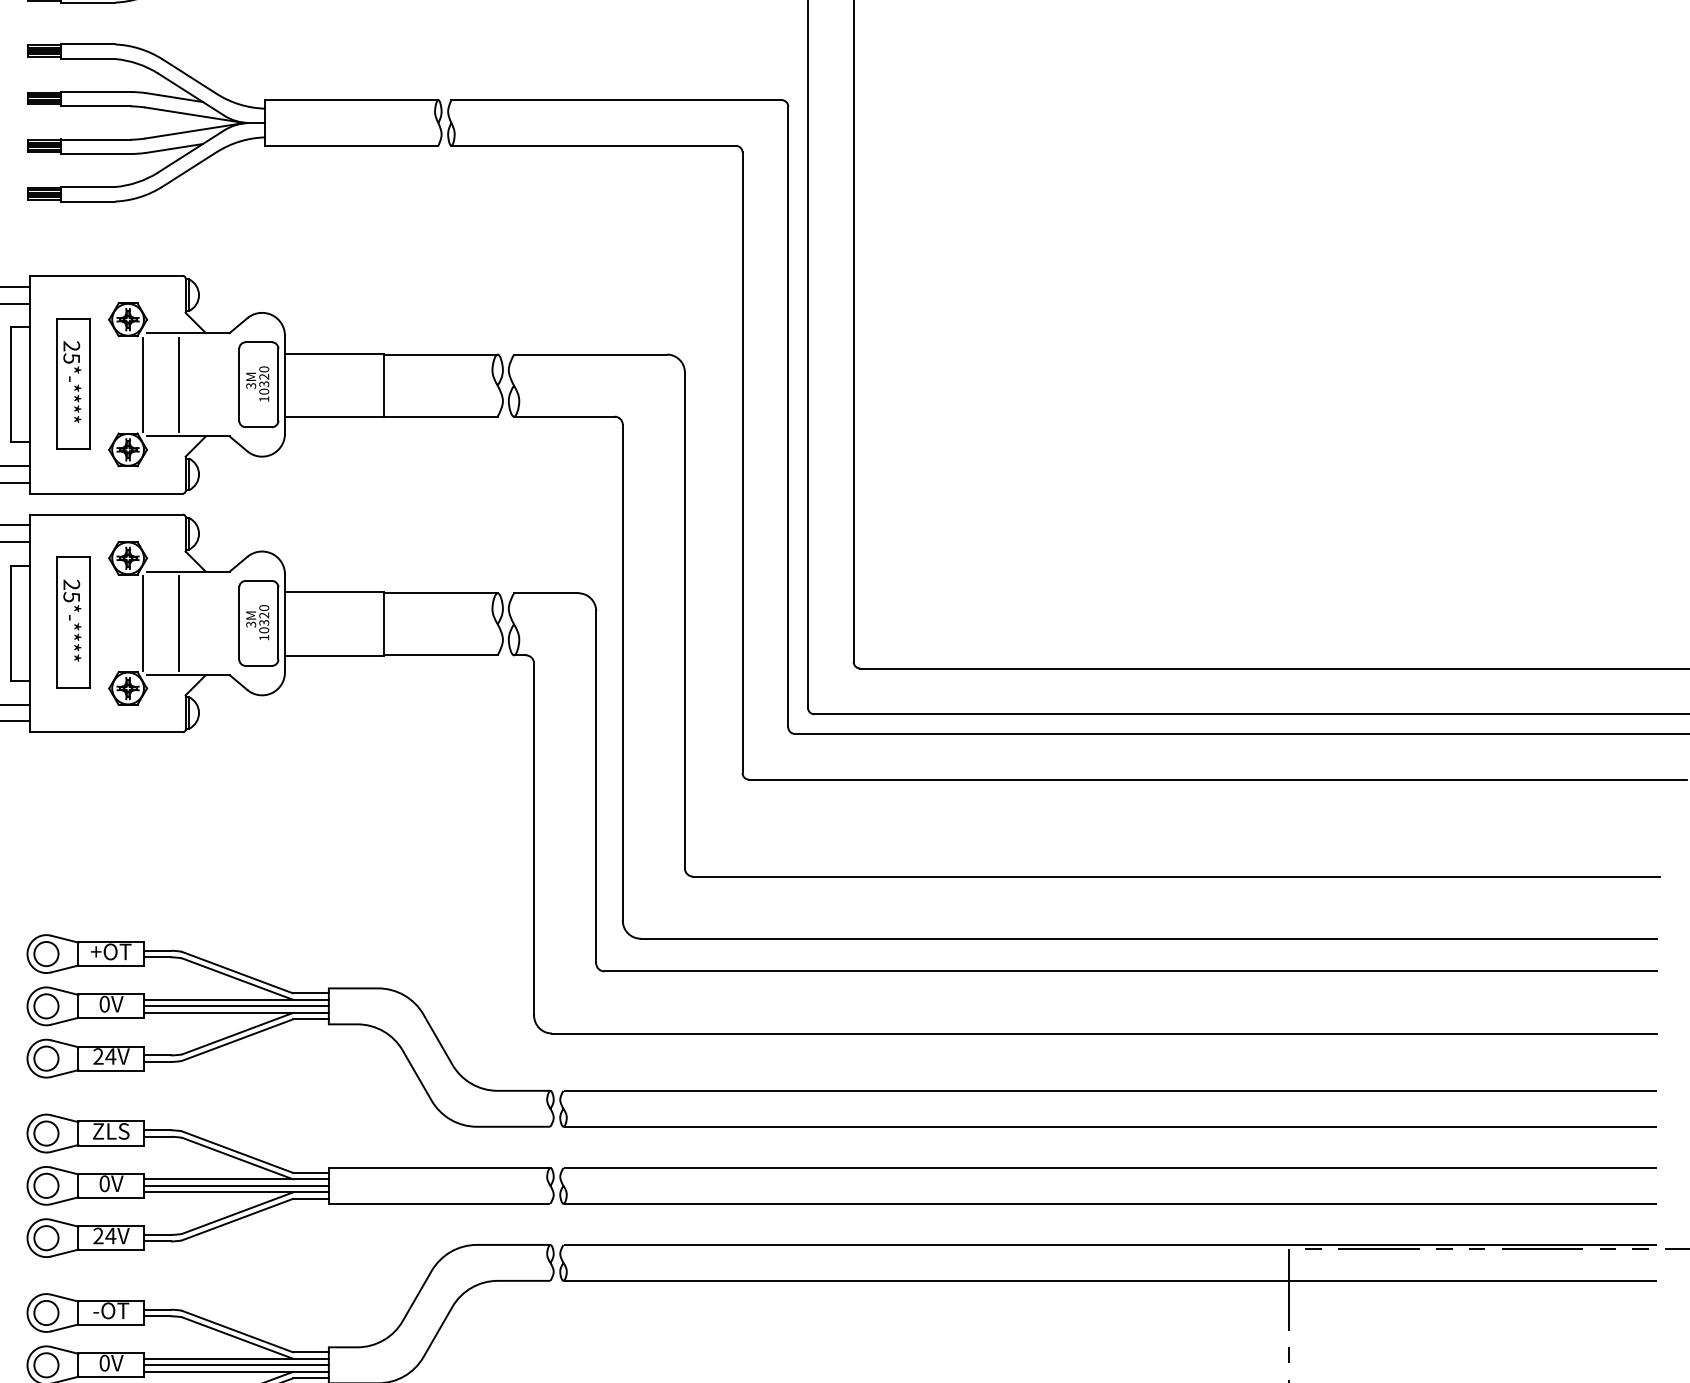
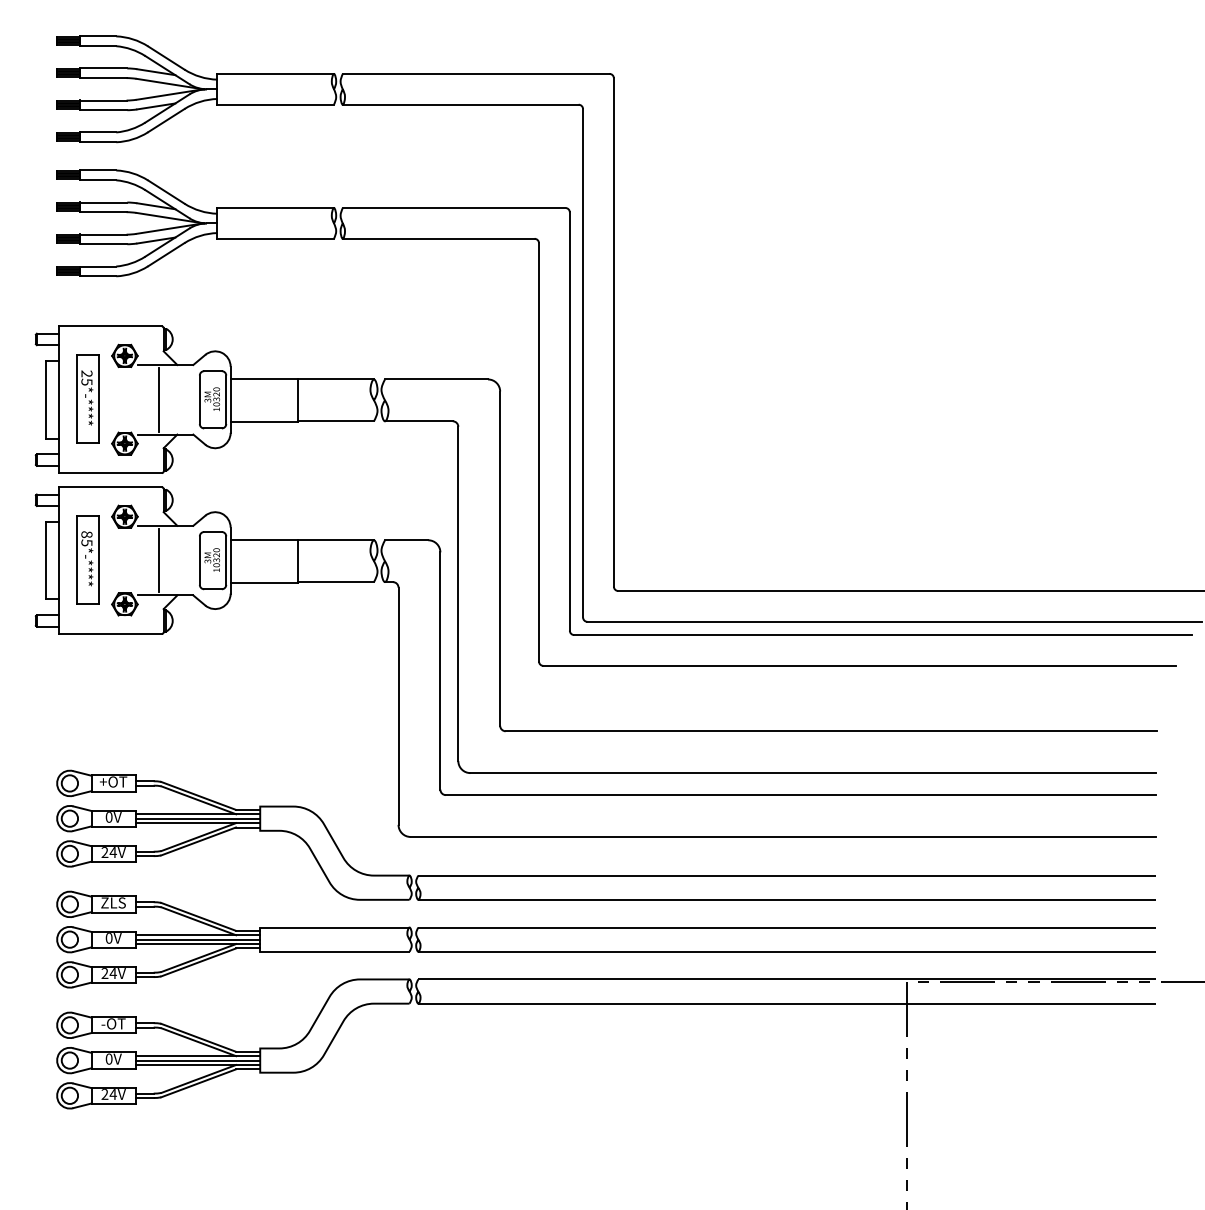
line: (143, 384) -> (135, 399), removed
text: (71, 584) -> (86, 534), 25*-**** -> 85*-****
line: (143, 623) -> (135, 560), removed

